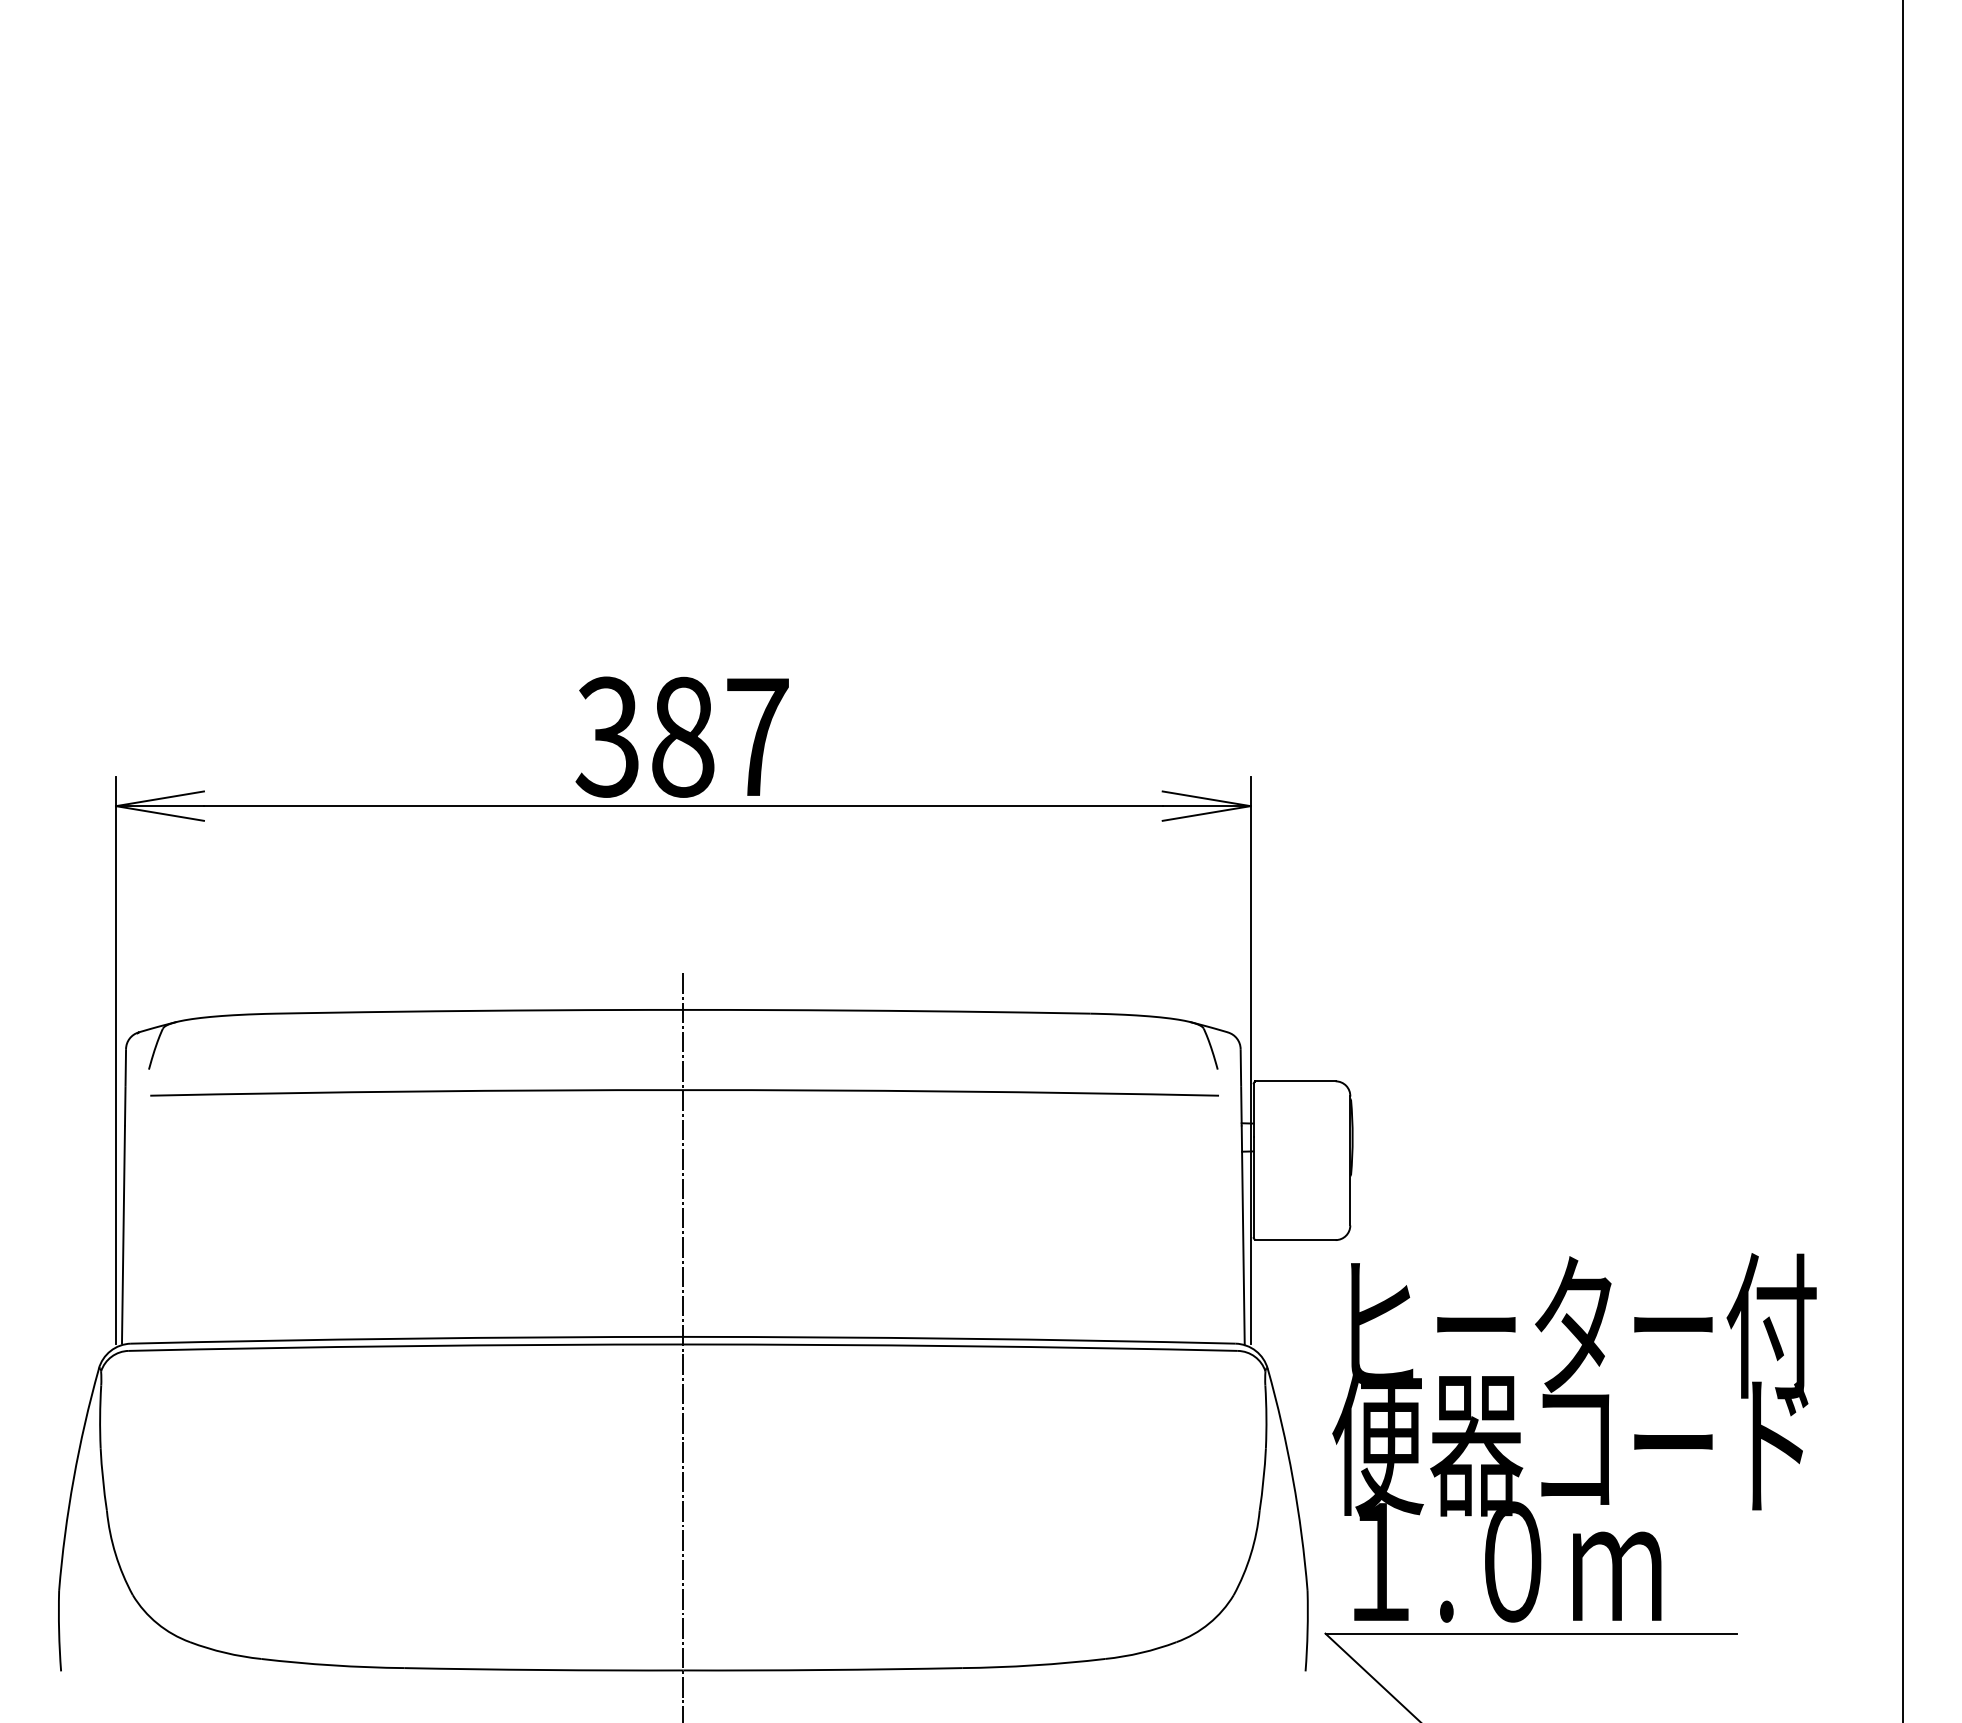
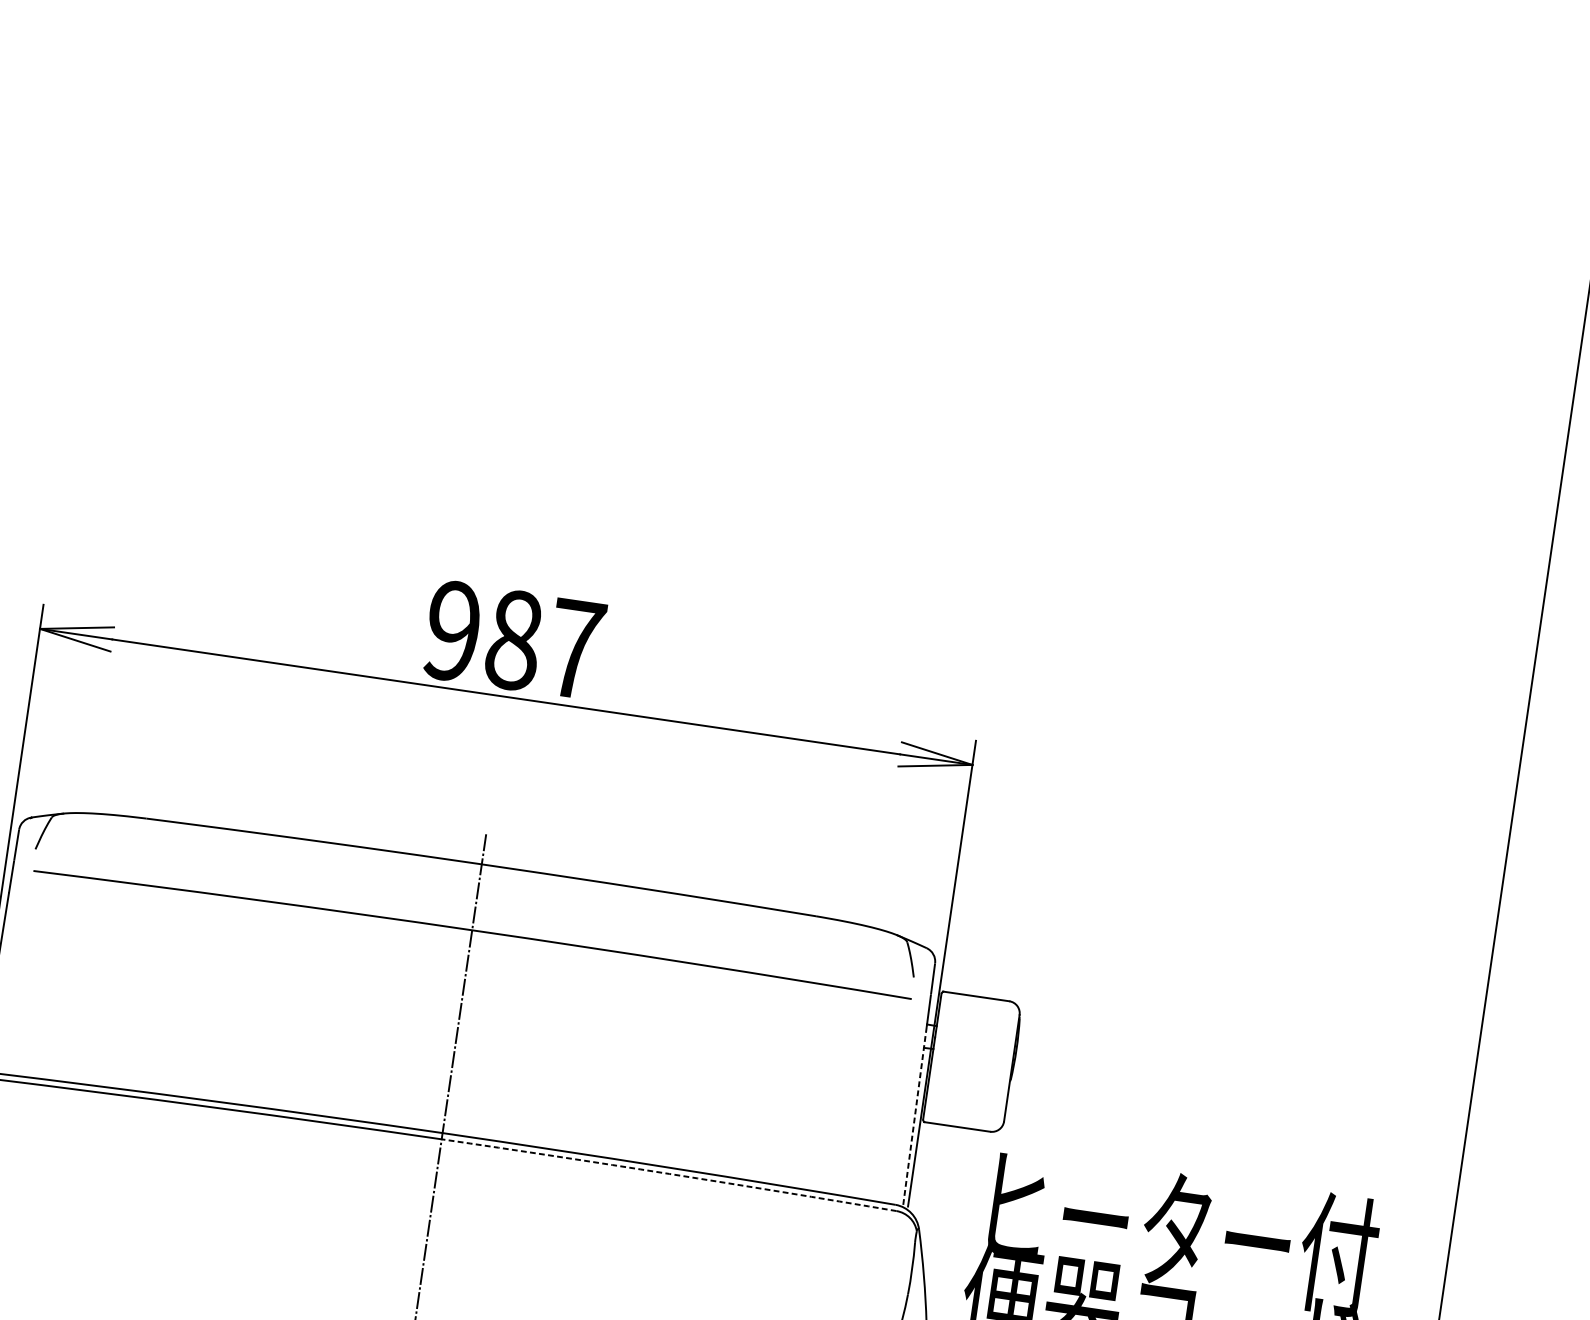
text: (606, 736) -> (451, 630), 387 -> 987
line: (1243, 1236) -> (914, 1117), solid -> dashed
arc: (960, 1346) -> (669, 1174), solid -> dashed

